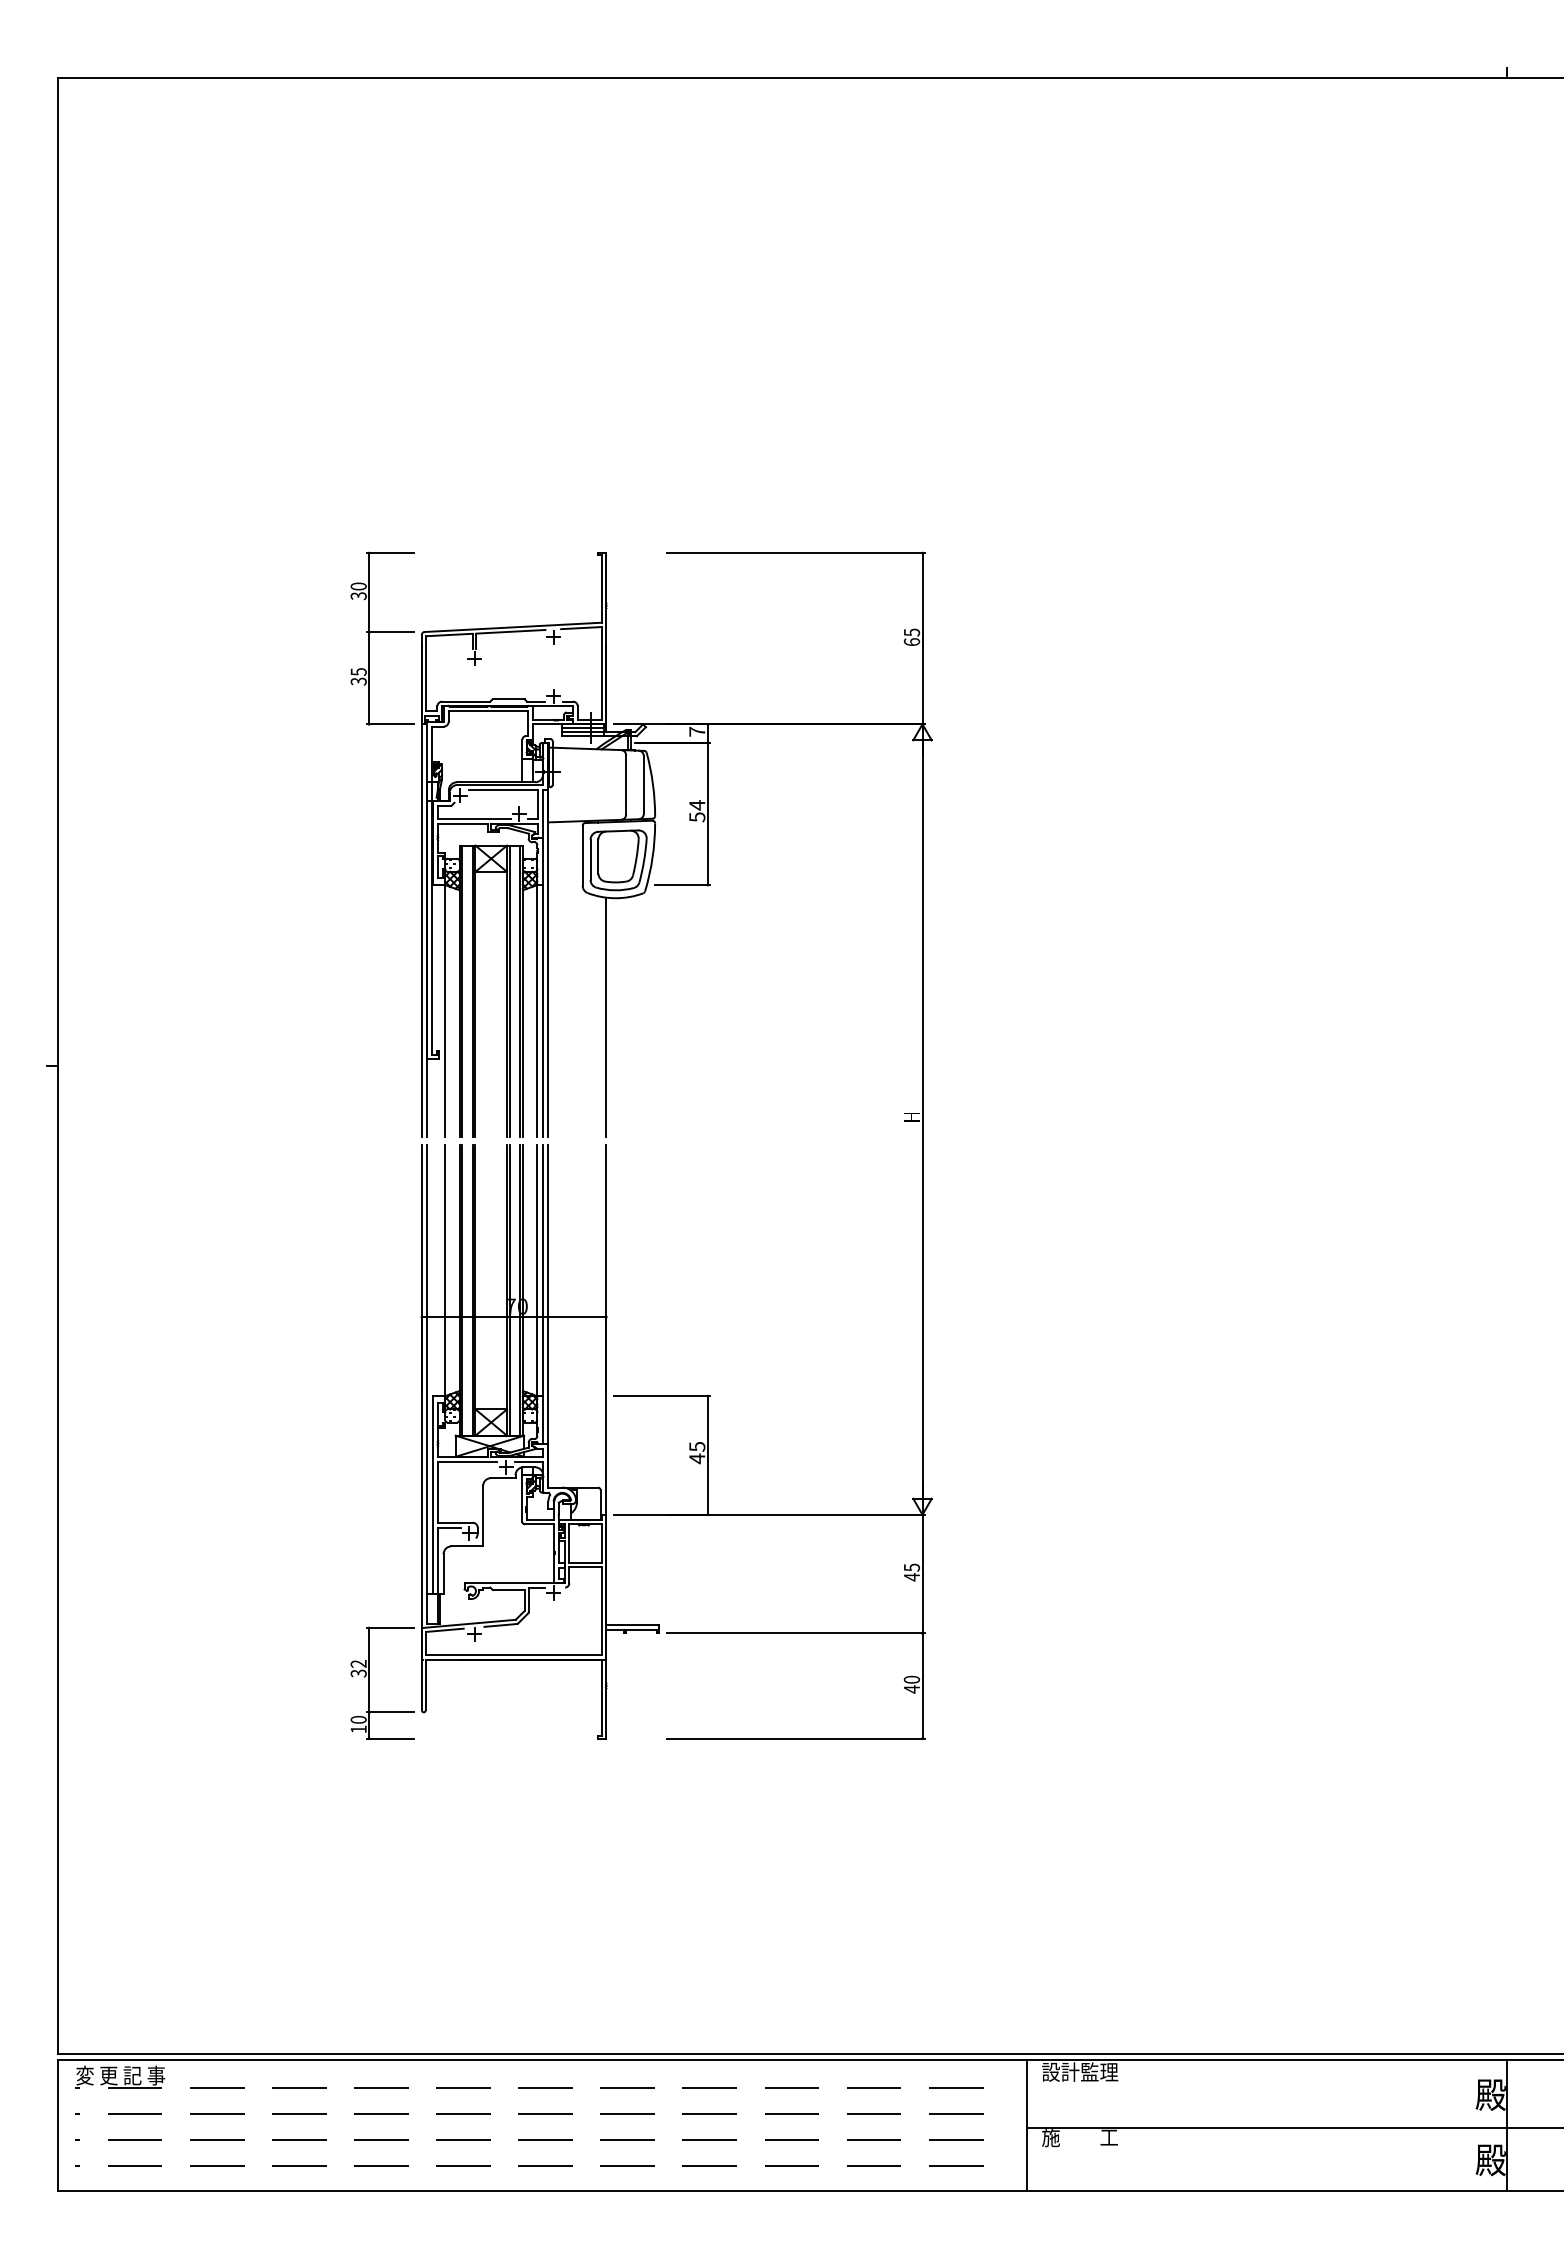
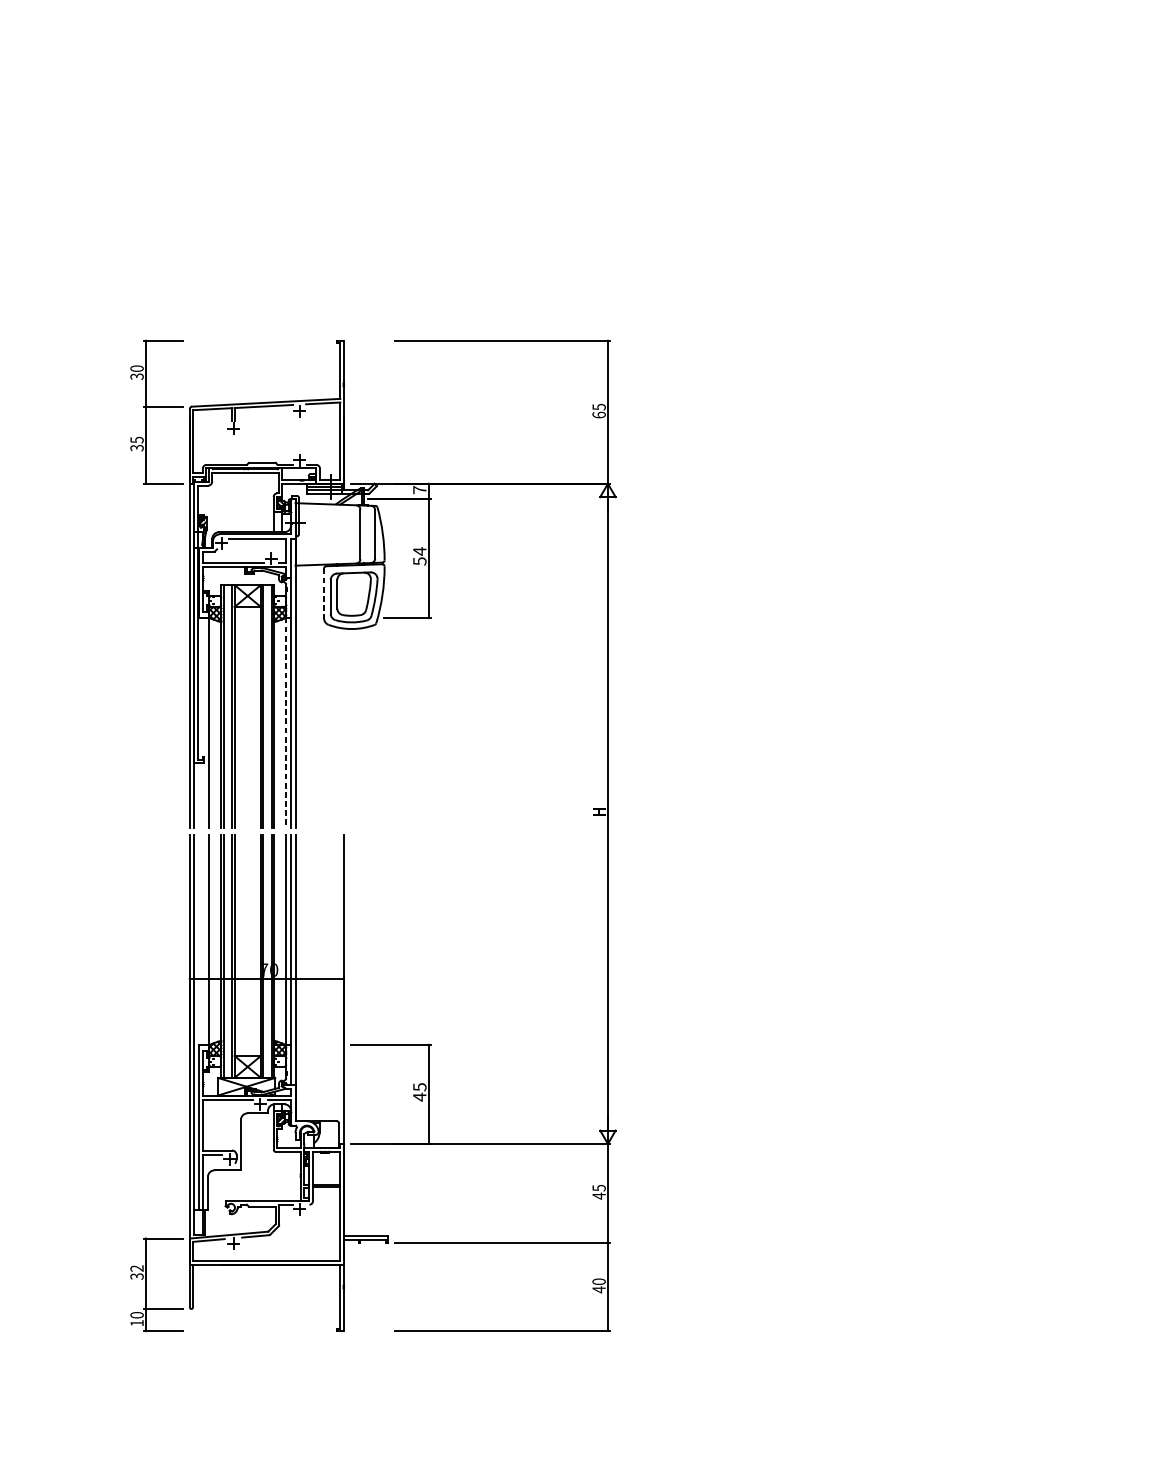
line: (582, 856) -> (323, 594), solid -> dashed
line: (537, 1010) -> (286, 722), solid -> dashed
line: (606, 1016) -> (344, 727), removed

